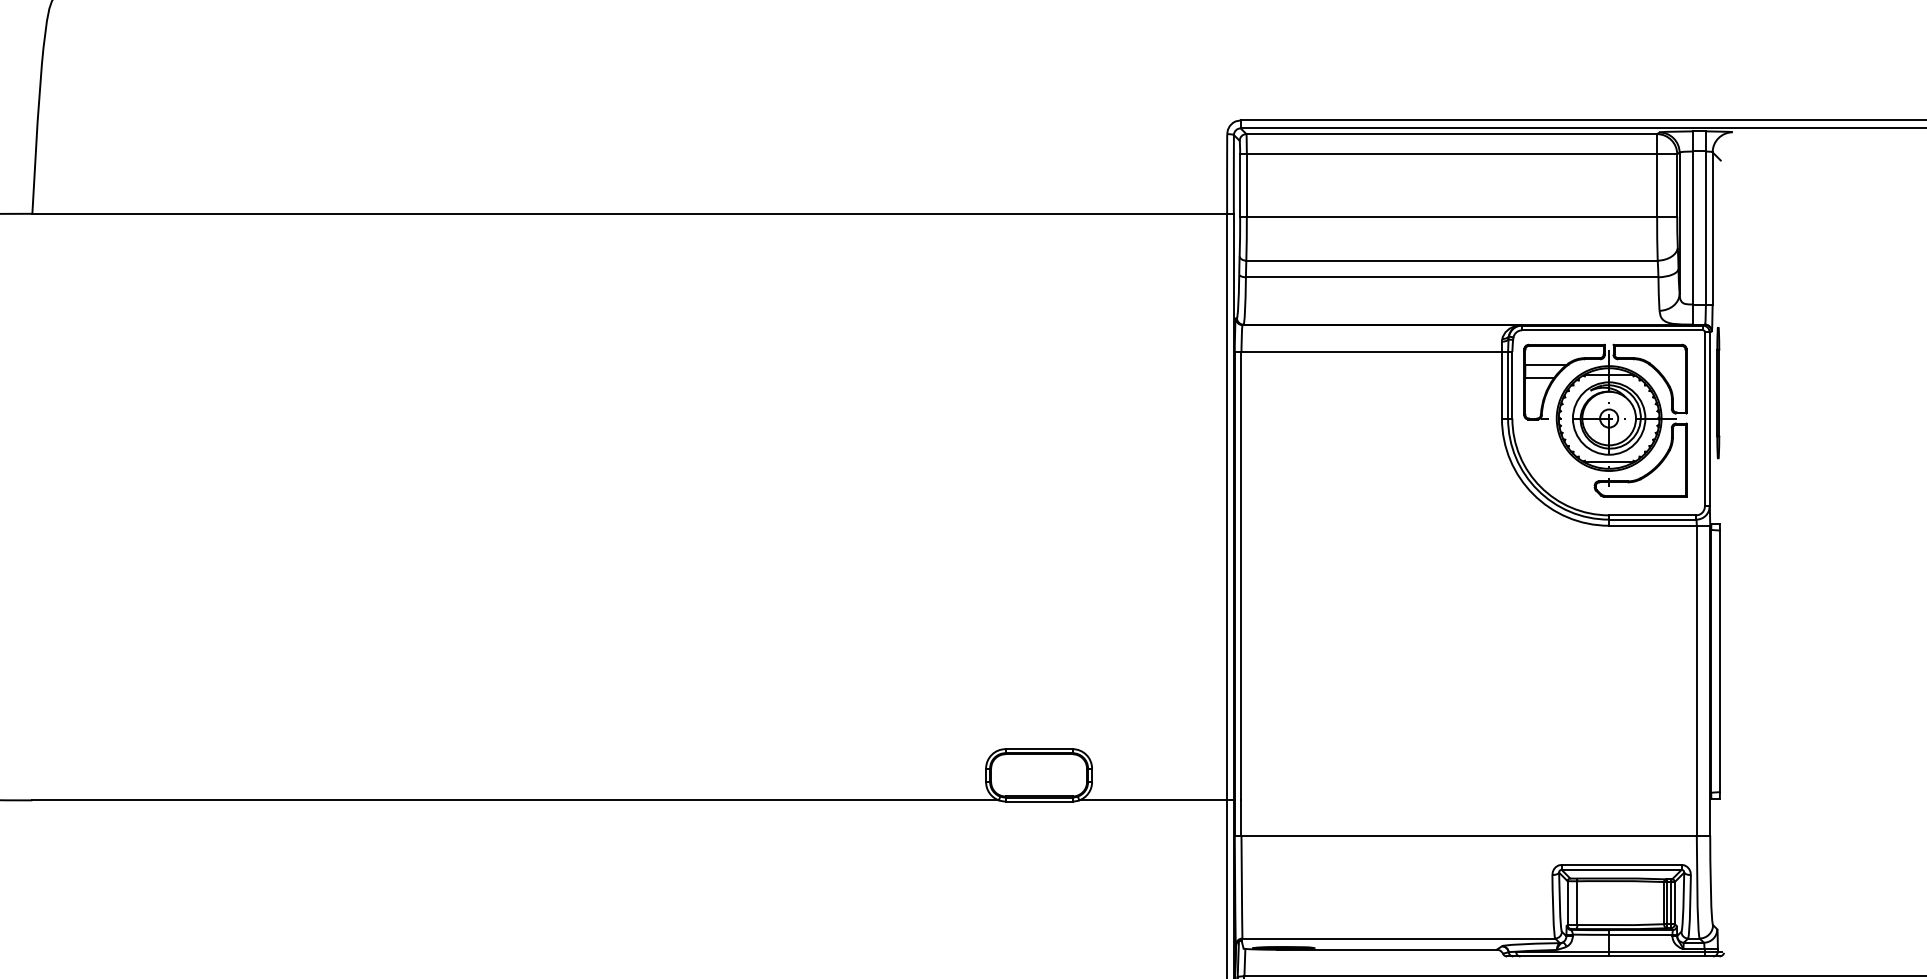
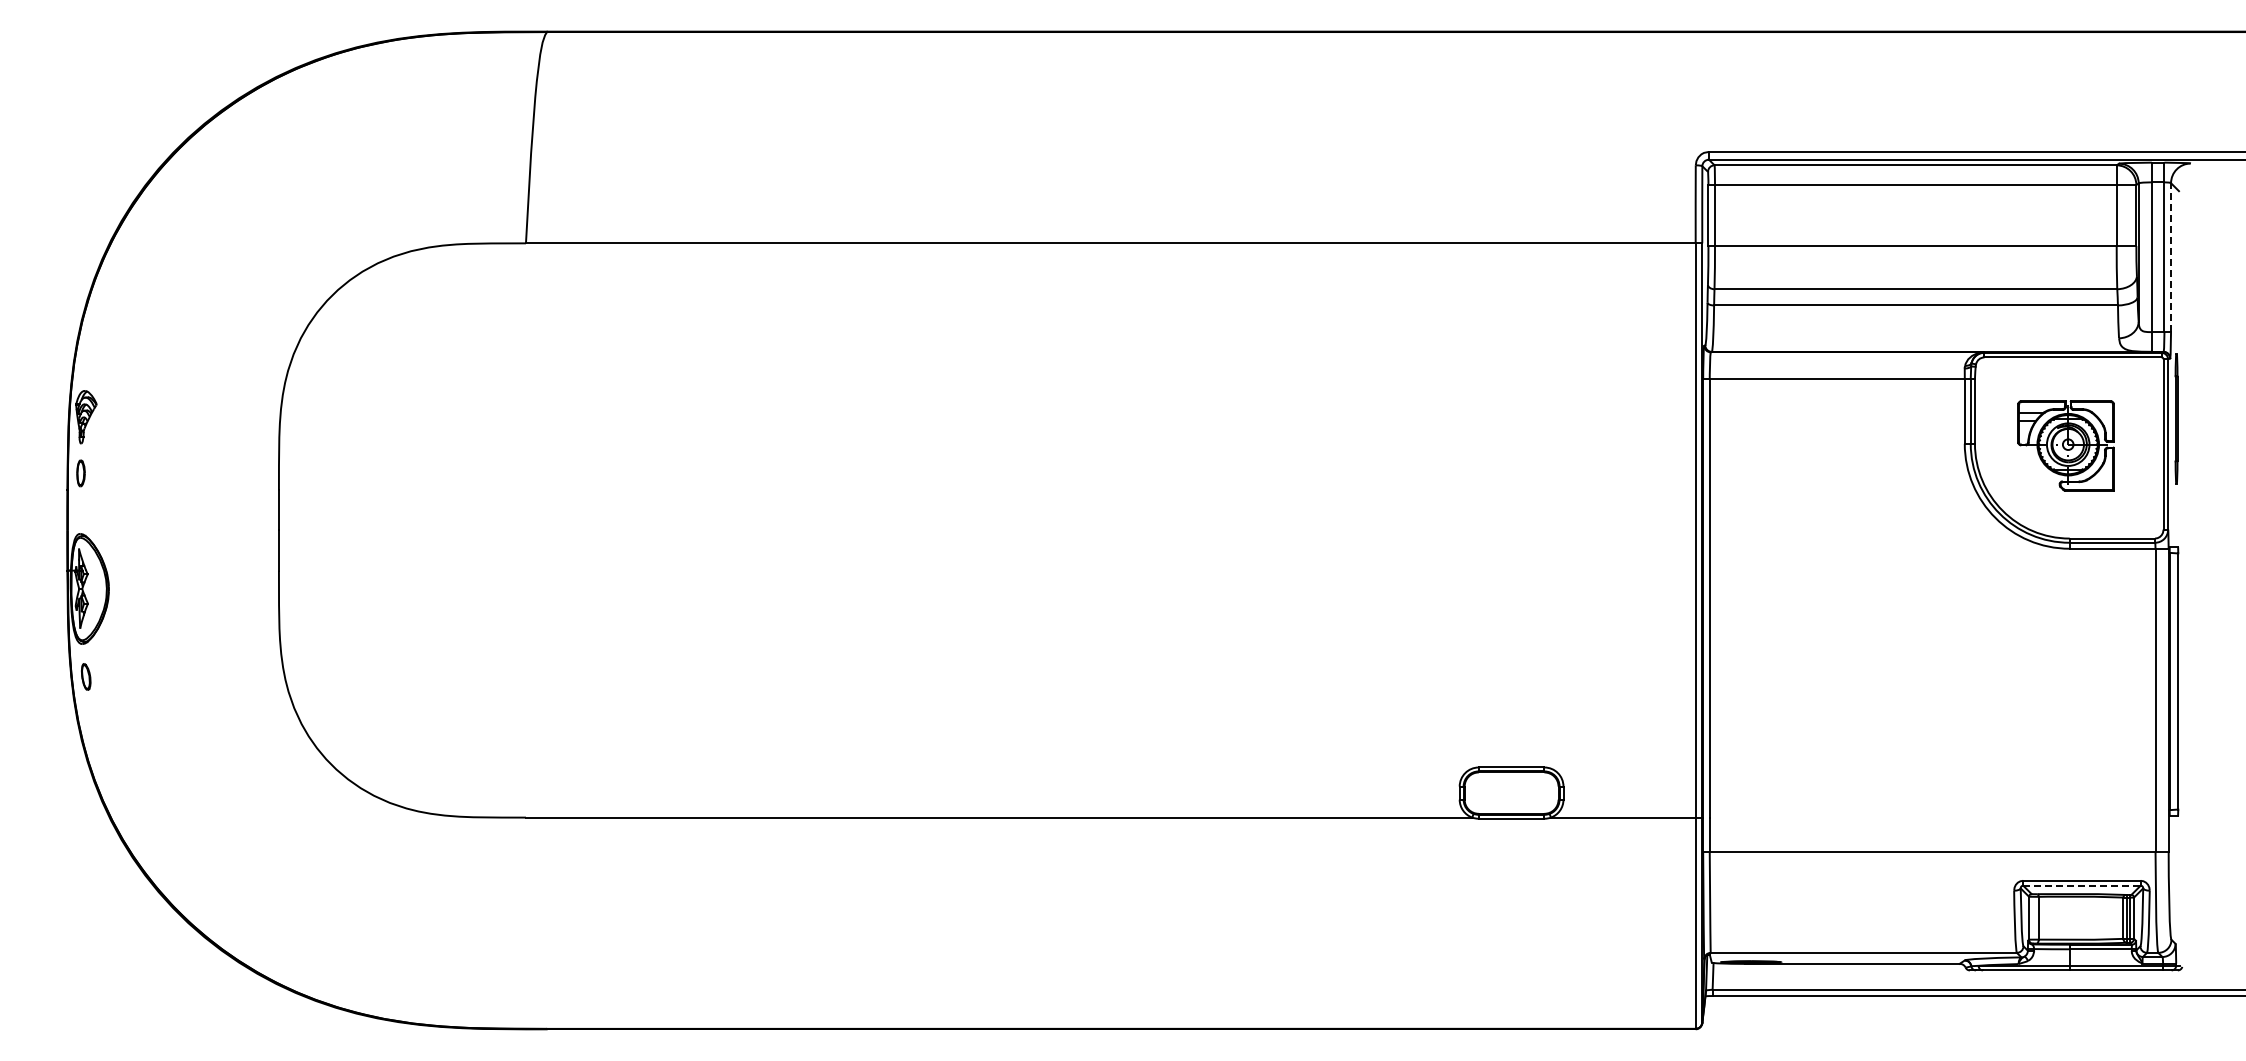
line: (1713, 228) -> (2171, 257), solid -> dashed
part: (1604, 420) -> (2065, 445), size x0.6
line: (1621, 869) -> (2081, 885), solid -> dashed

